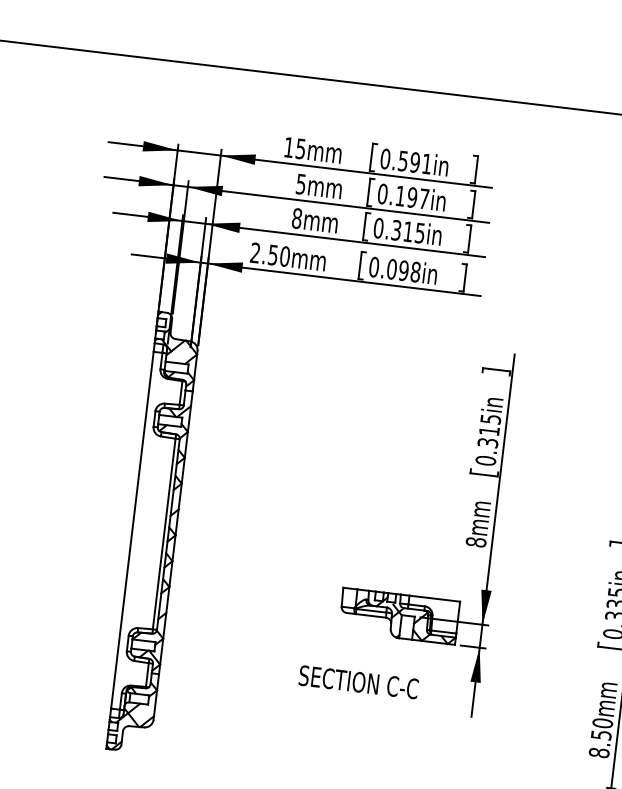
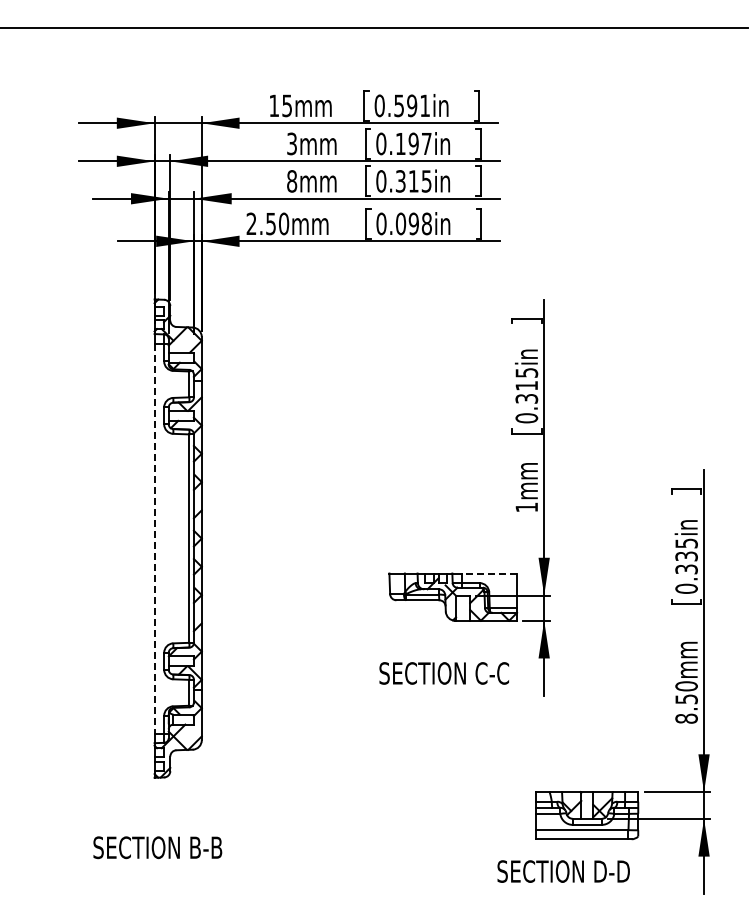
text: (300, 183) -> (291, 143), 5mm -> 3mm
line: (132, 531) -> (154, 539), solid -> dashed
text: (475, 542) -> (526, 507), 8mm -> 1mm
line: (434, 598) -> (489, 573), solid -> dashed
text: (358, 682) -> (443, 673), moved

